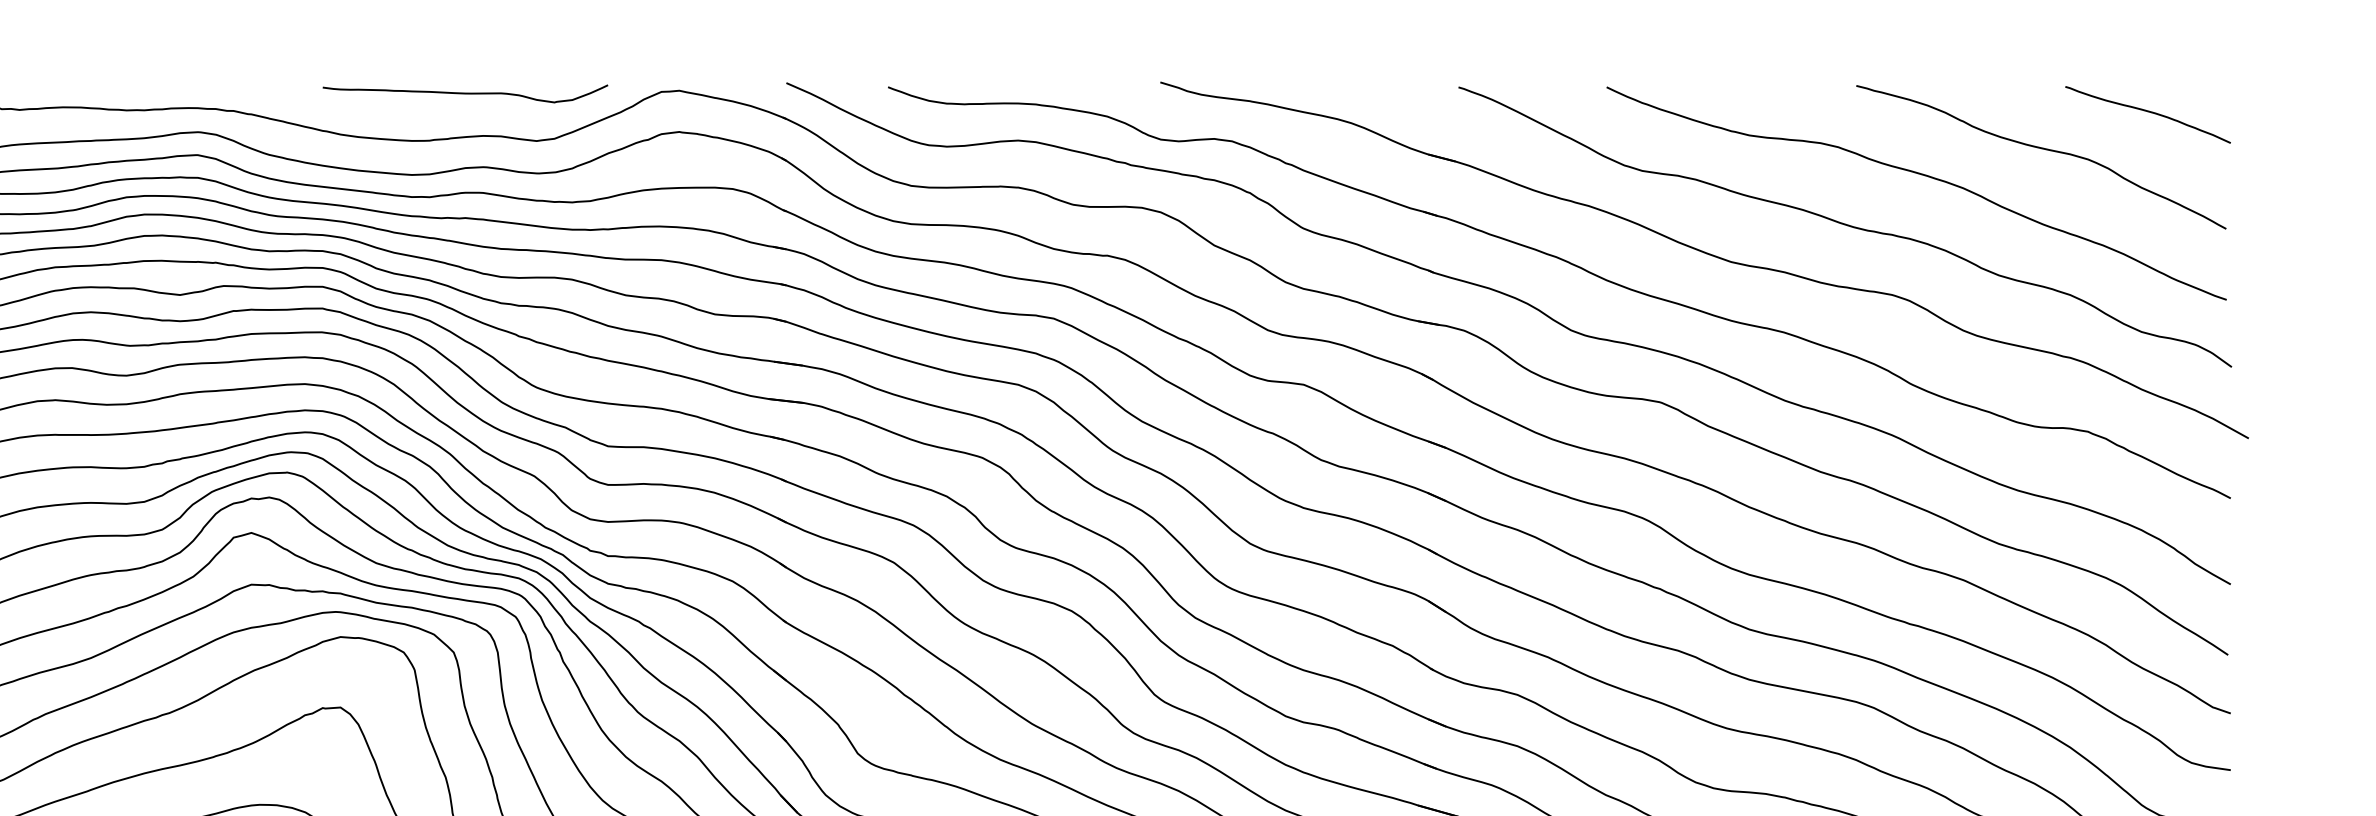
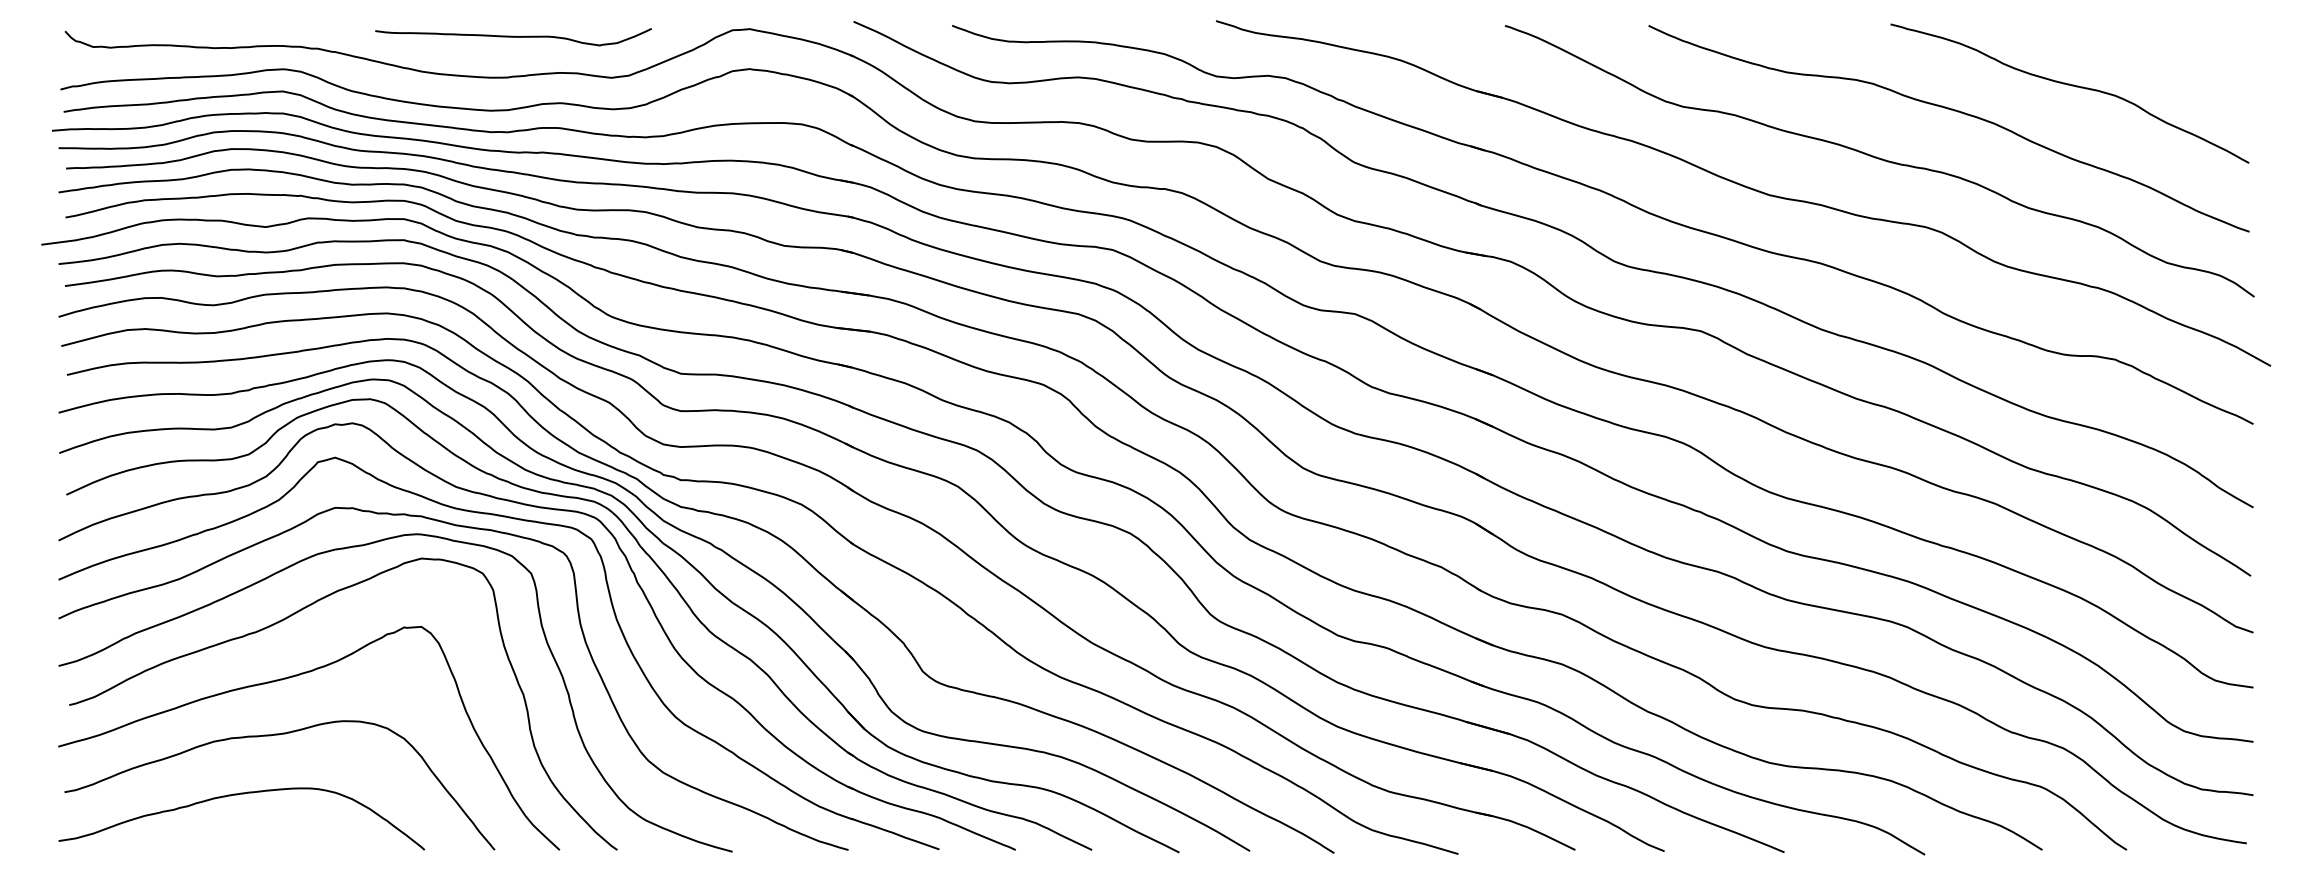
curve: (465, 94) -> (513, 37), moved
curve: (2148, 112) -> (2173, 50), removed

